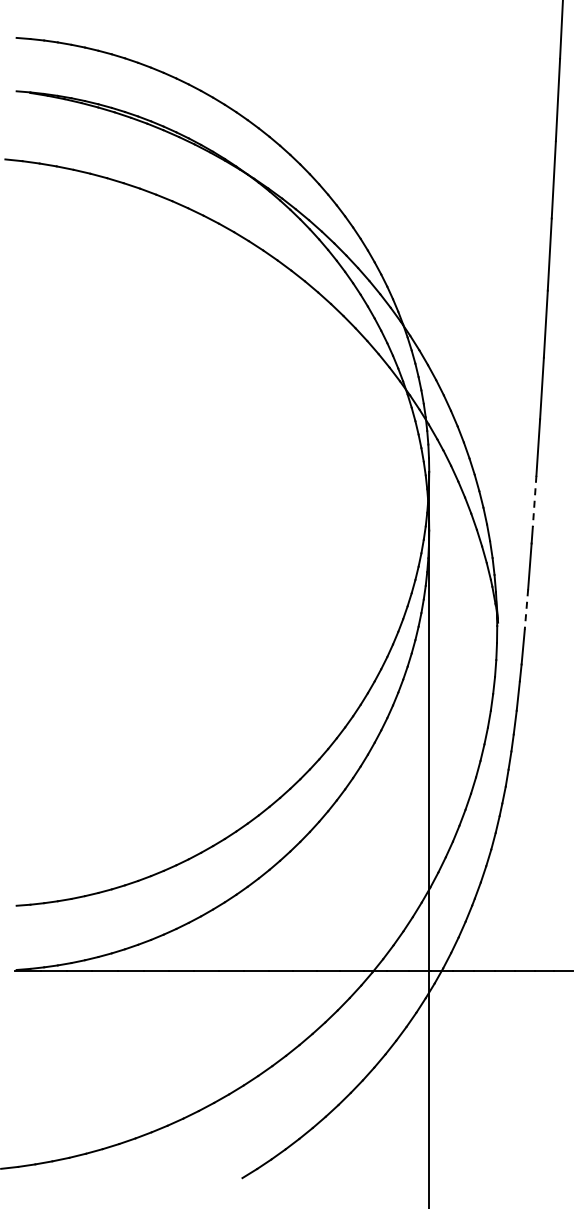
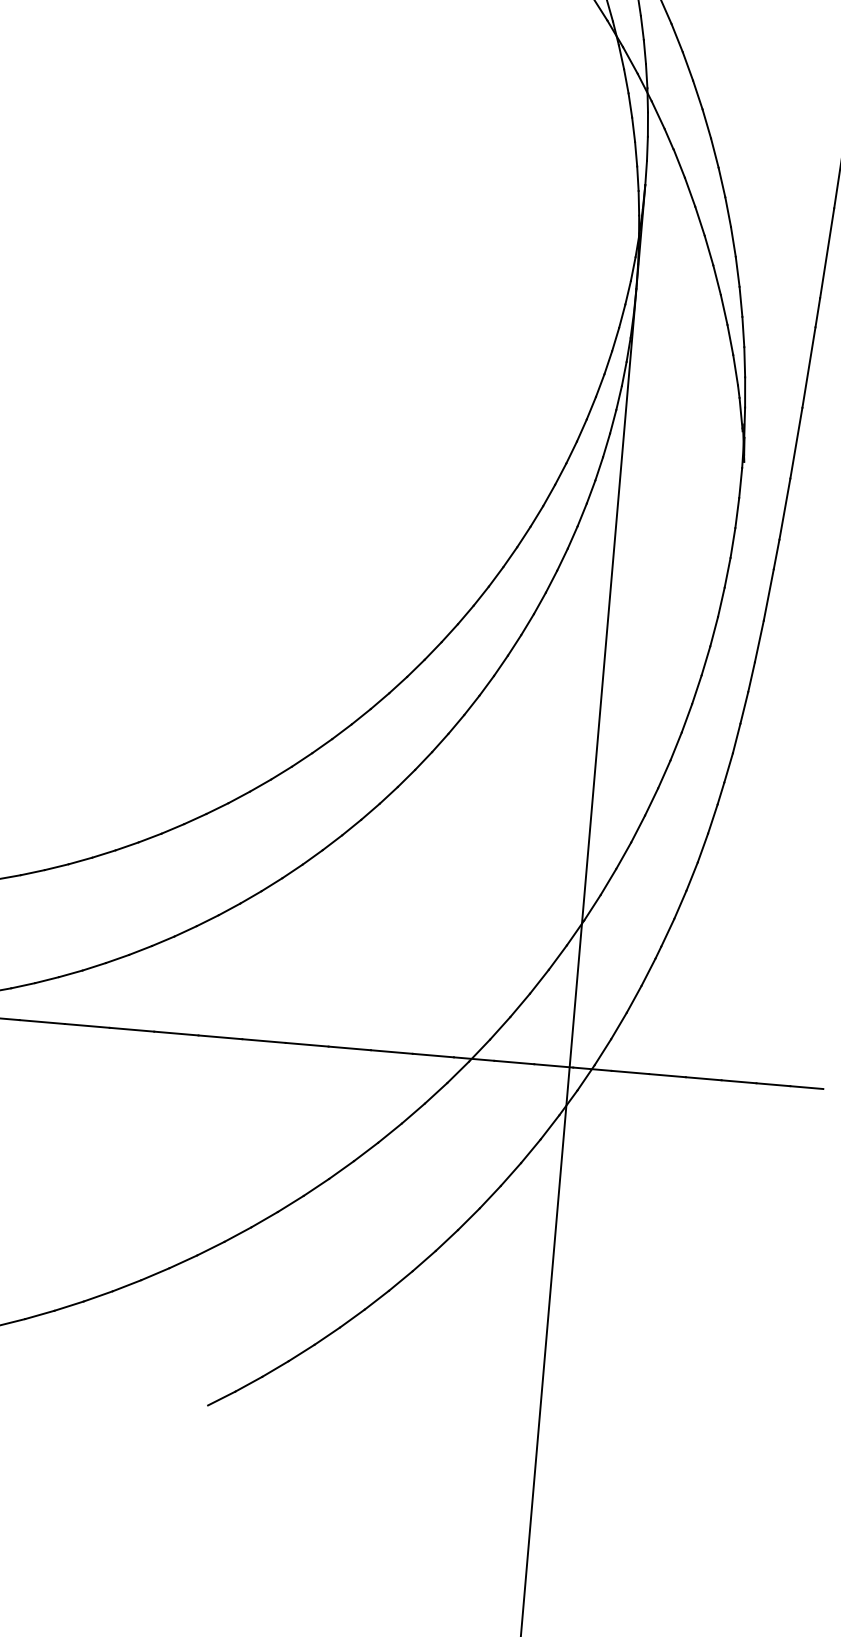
line: (534, 501) -> (826, 253), dashed -> solid
line: (526, 609) -> (796, 443), dashed -> solid

